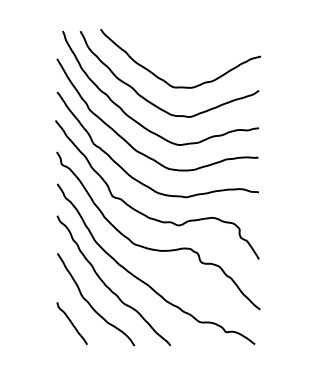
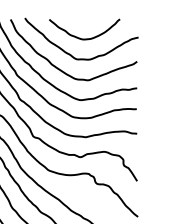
curve: (179, 57) -> (80, 38), added

